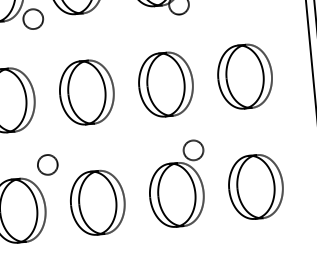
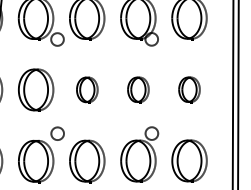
part: (245, 76) -> (189, 89), size x0.6
part: (166, 84) -> (138, 89), size x0.6
part: (87, 91) -> (87, 89), size x0.6

